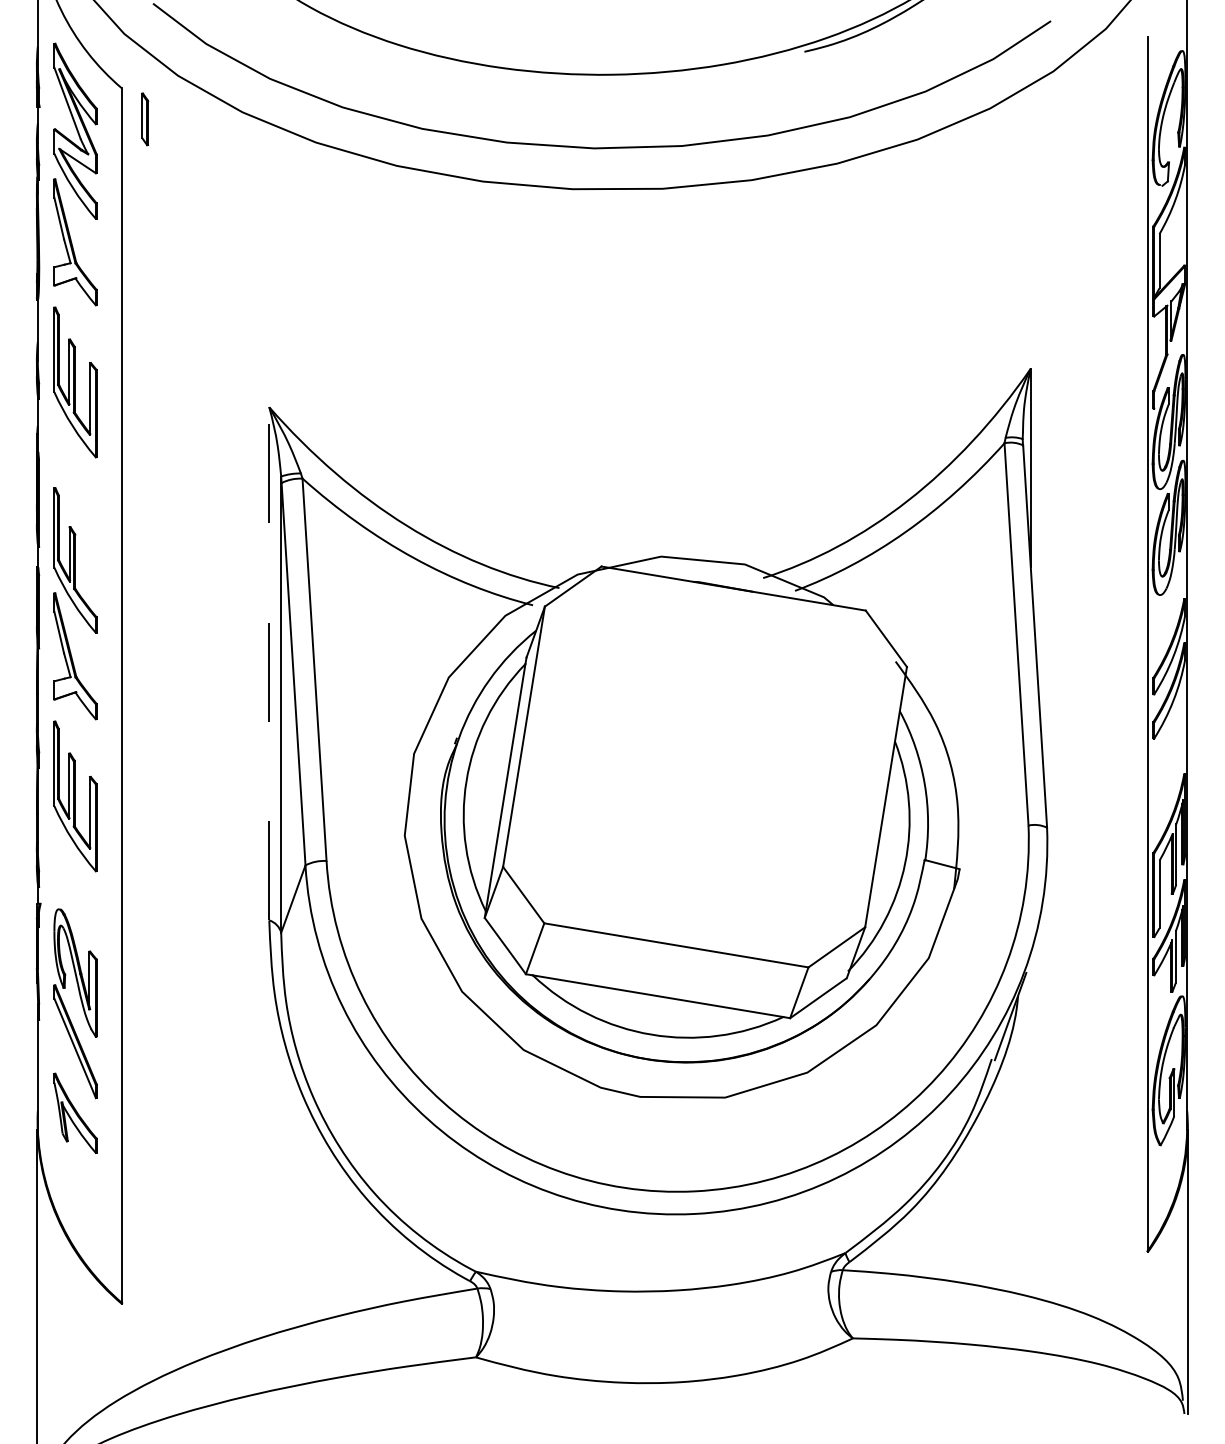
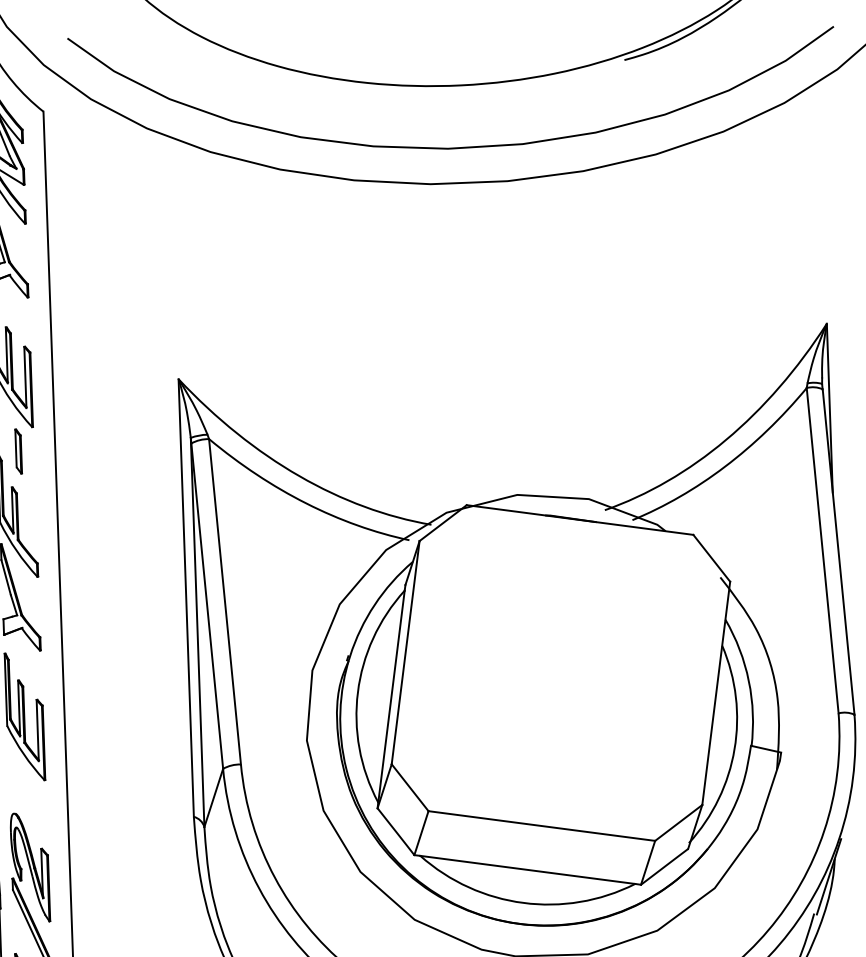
part: (145, 119) -> (19, 451), moved
line: (269, 663) -> (186, 597), dashed -> solid

